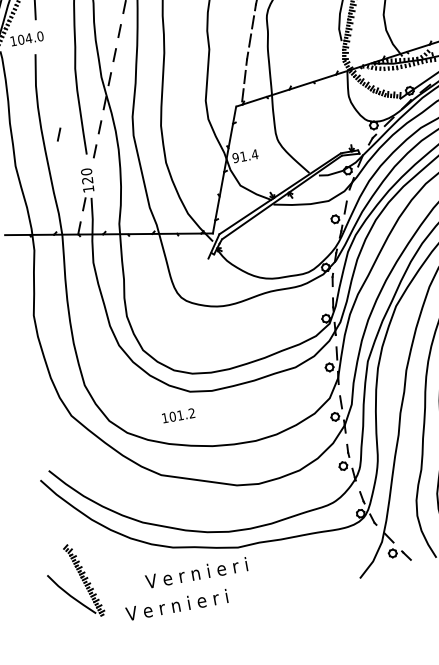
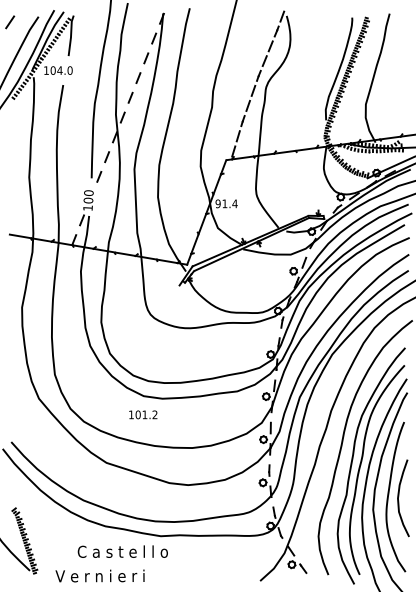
line: (58, 135) -> (70, 157), removed
text: (87, 180) -> (88, 200), 120 -> 100
text: (178, 415) -> (143, 414), moved
text: (197, 572) -> (122, 551), V e r n i e r i -> C a s t e l l o

